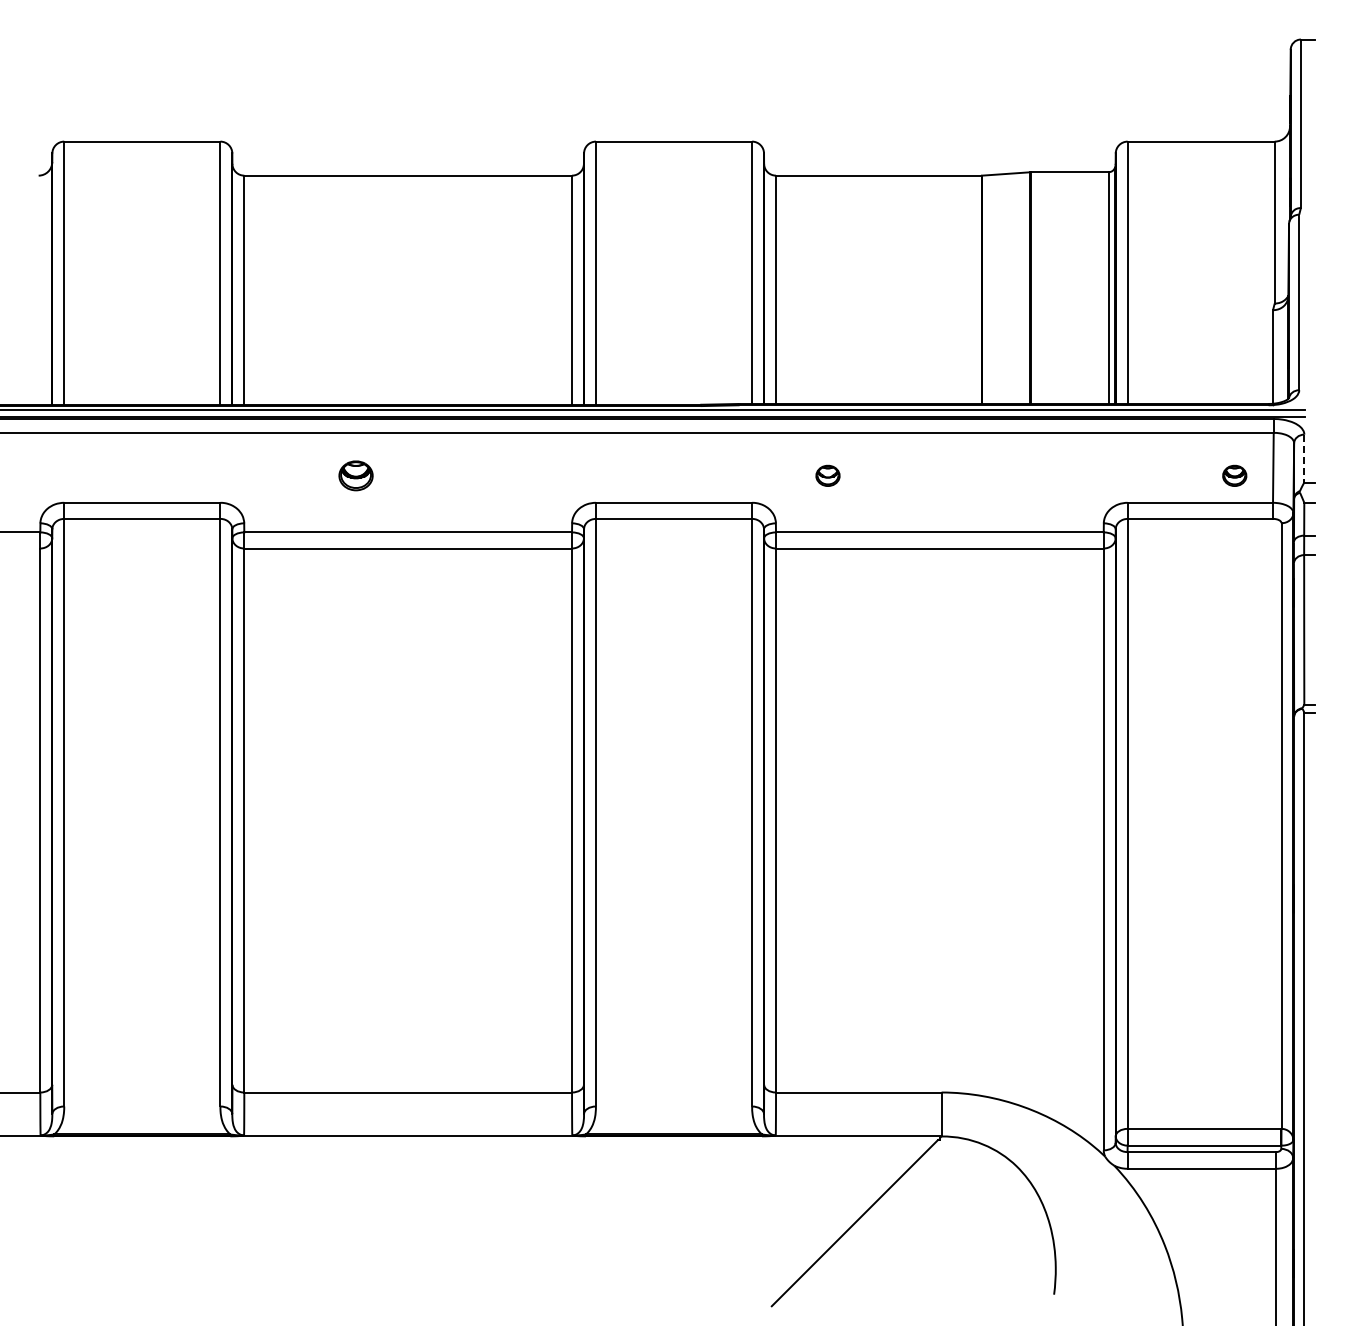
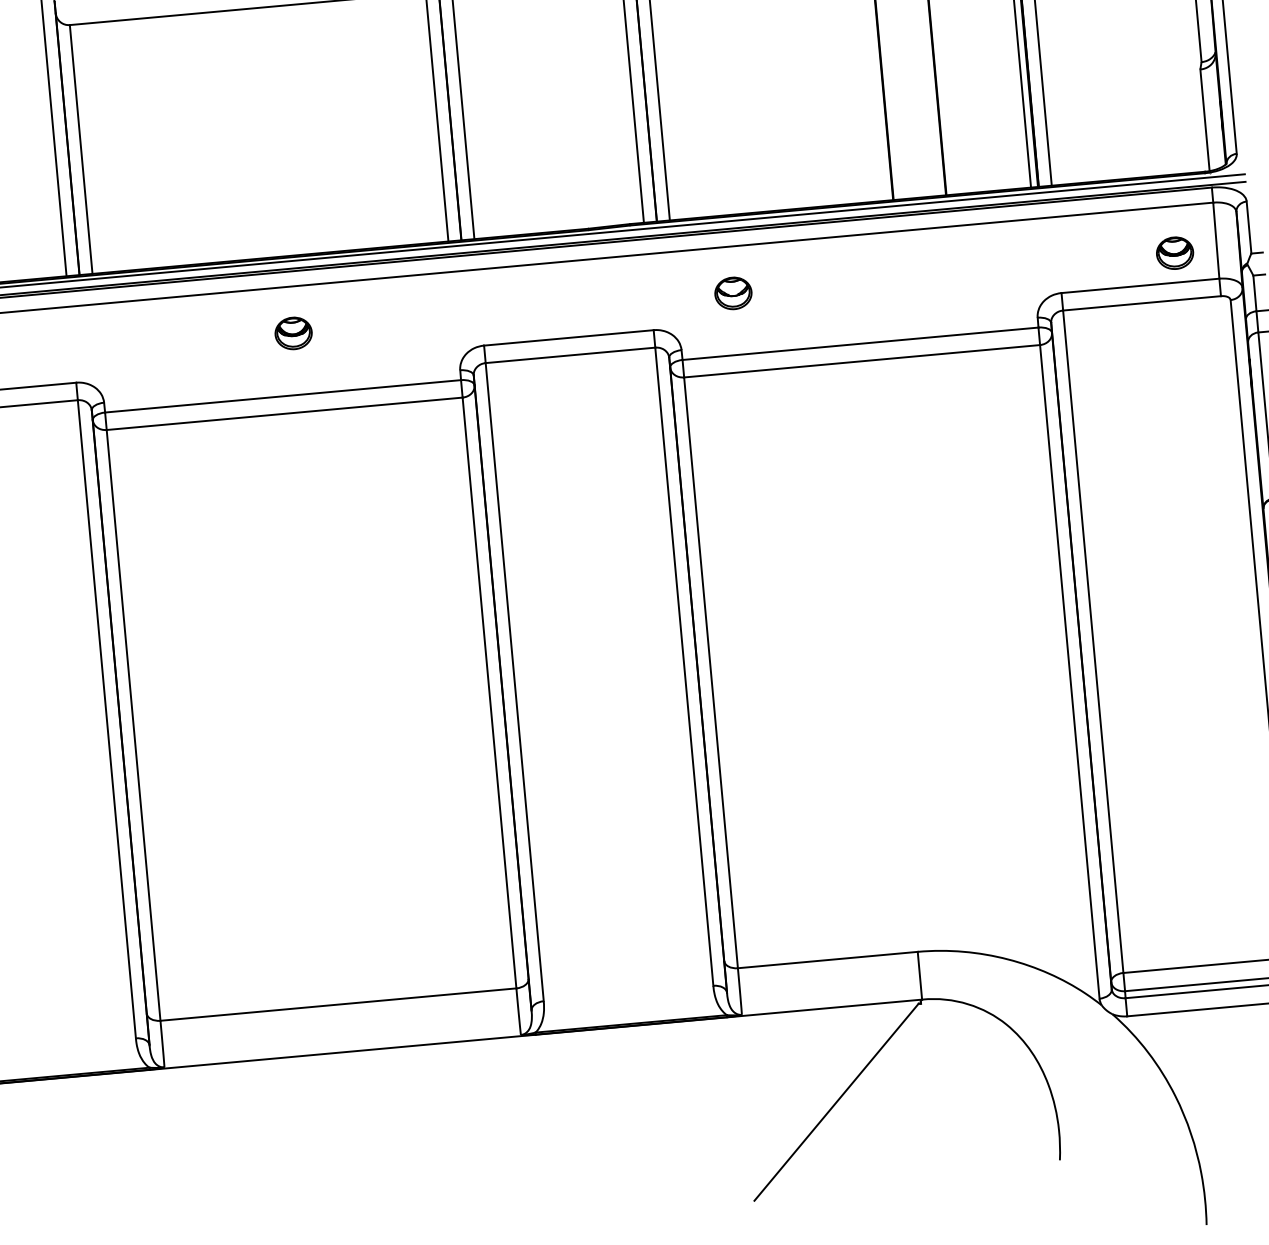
line: (1304, 458) -> (1249, 227), dashed -> solid
part: (355, 475) -> (293, 333), moved
part: (827, 475) -> (732, 293), size x1.43
part: (1234, 475) -> (1174, 252), size x1.43

